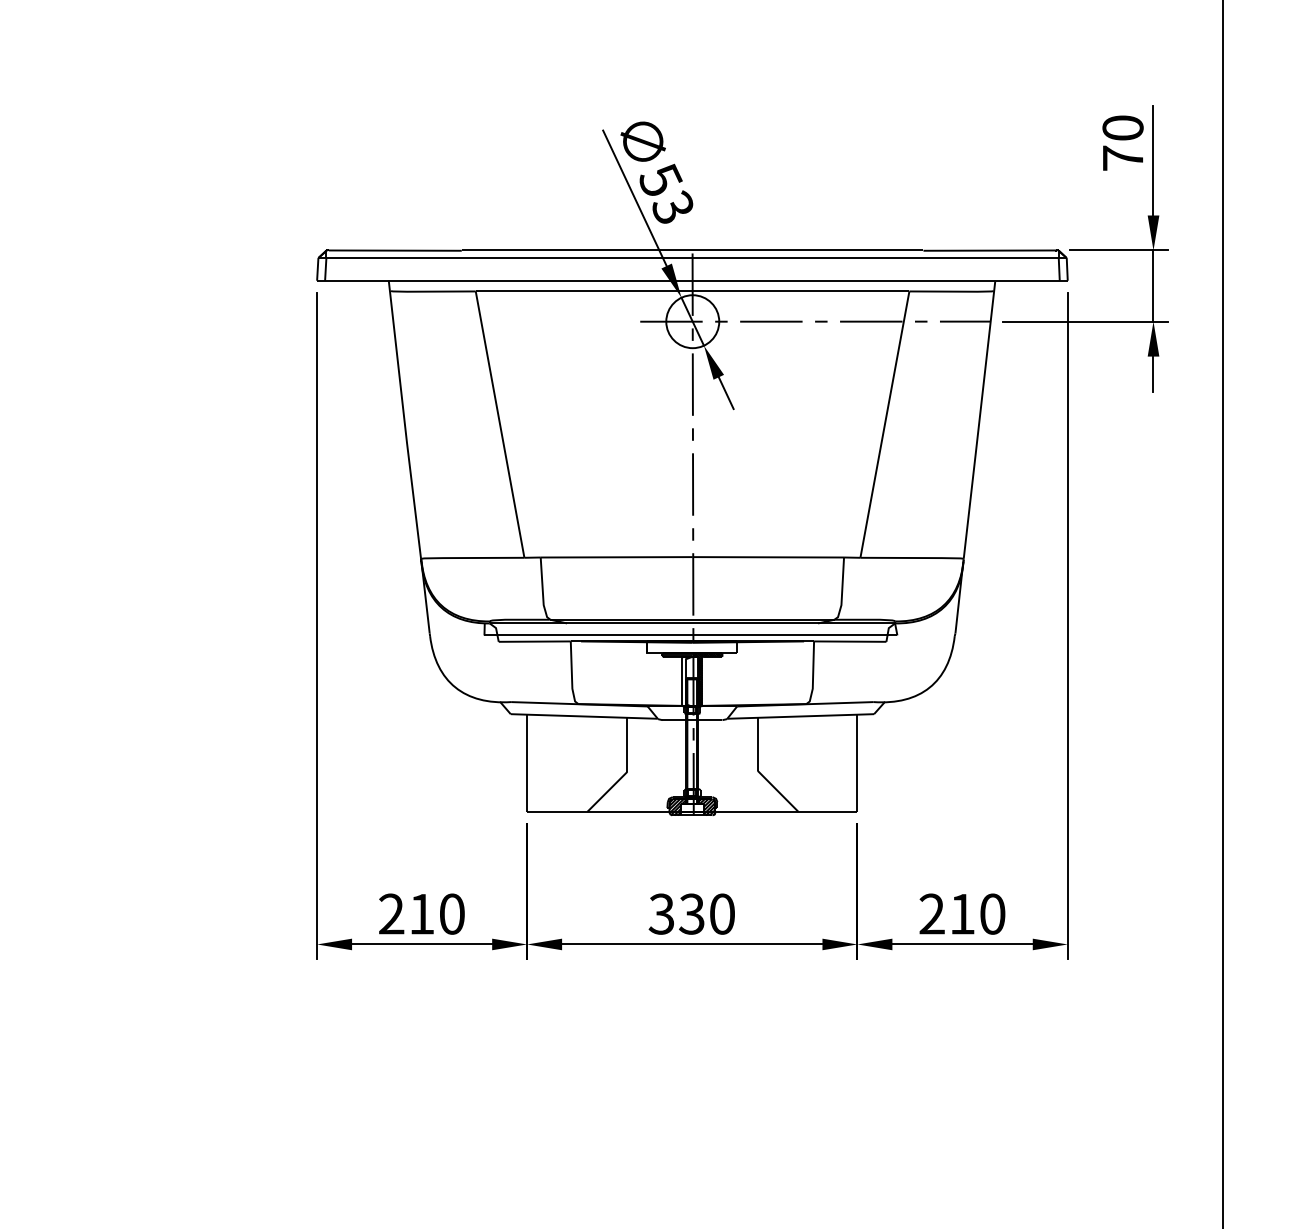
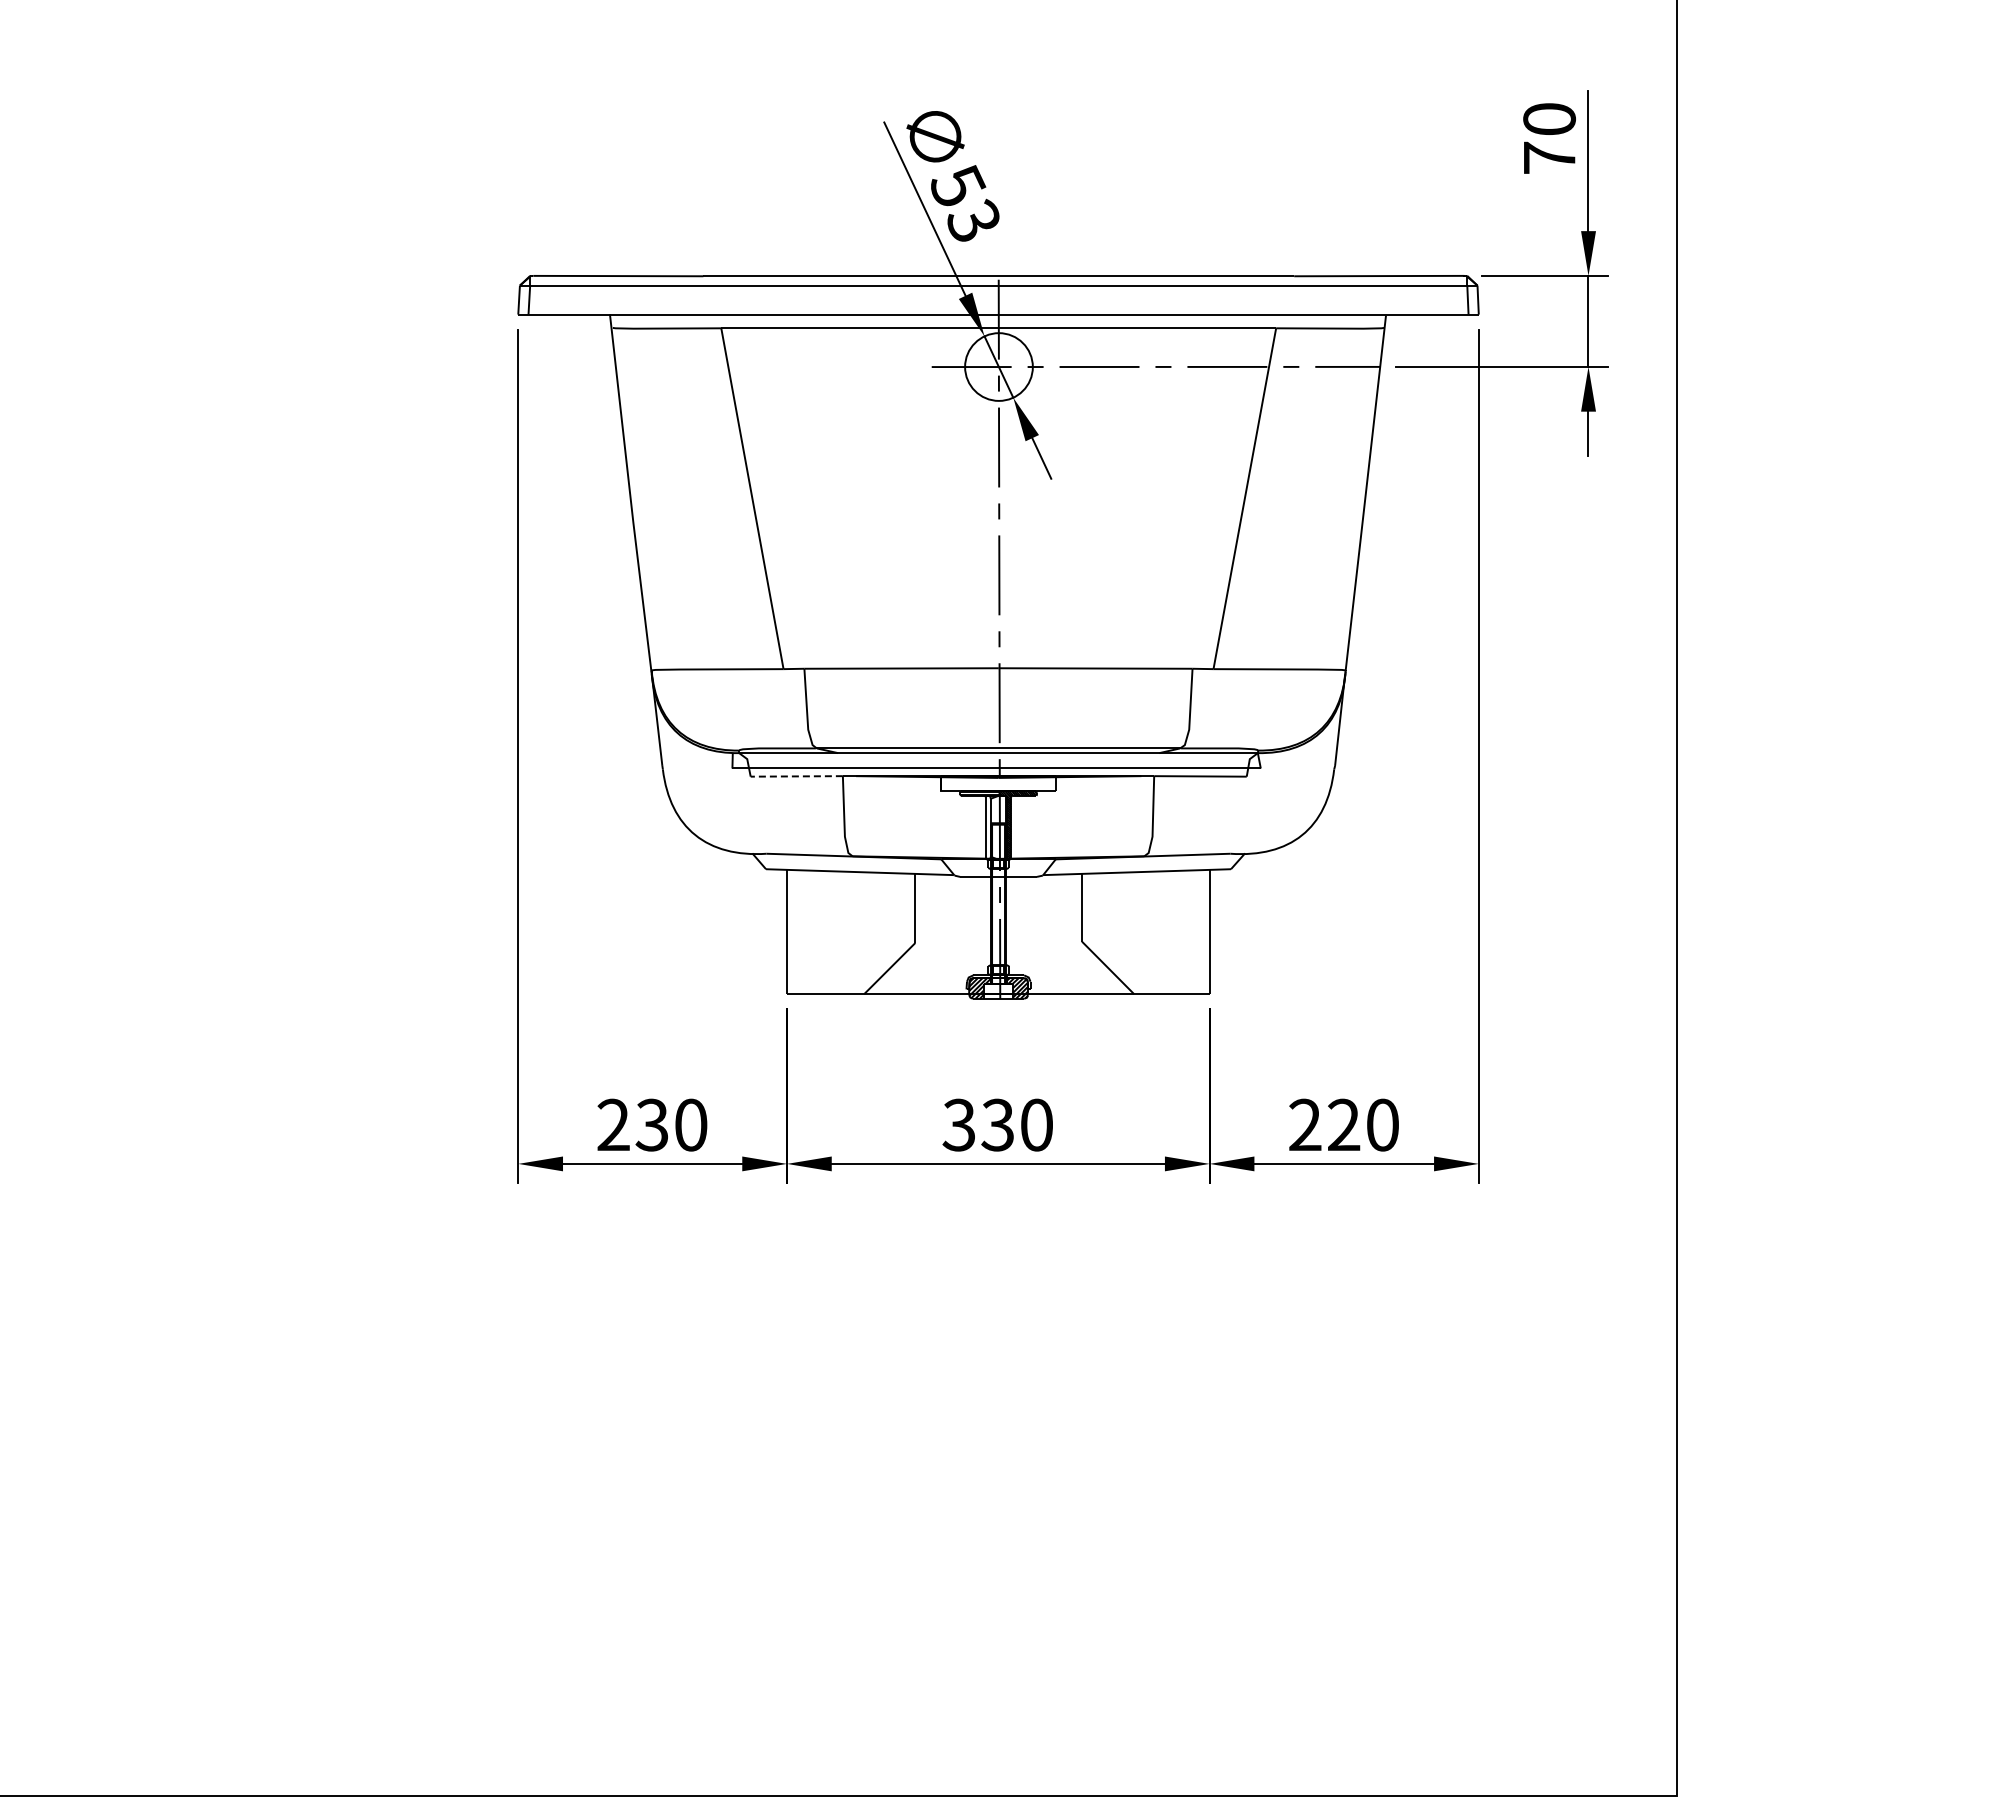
line: (534, 641) -> (796, 776), solid -> dashed
text: (421, 913) -> (651, 1124), 210 -> 230
text: (962, 913) -> (1344, 1124), 210 -> 220

